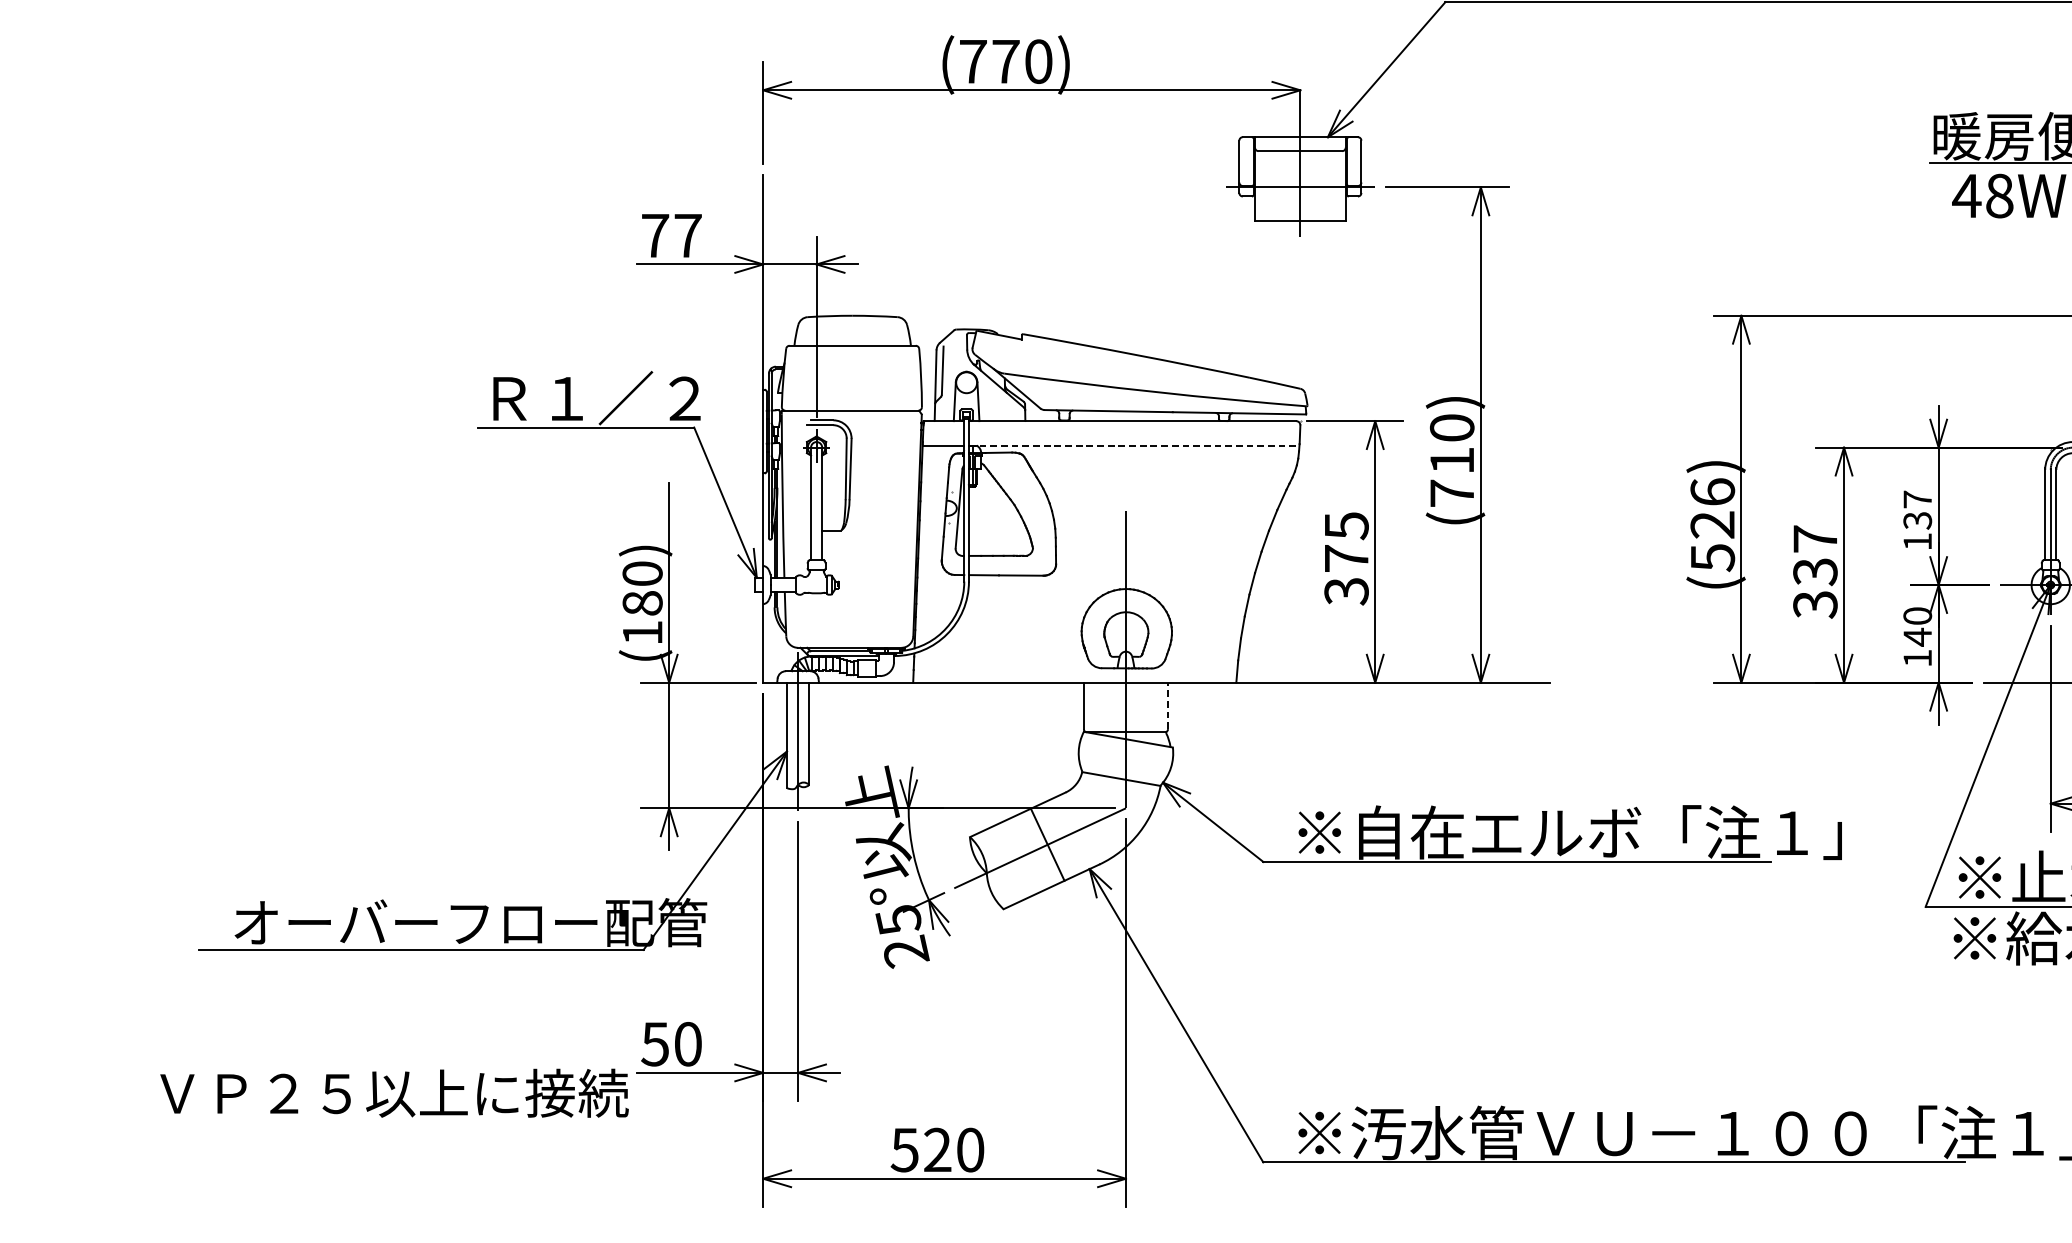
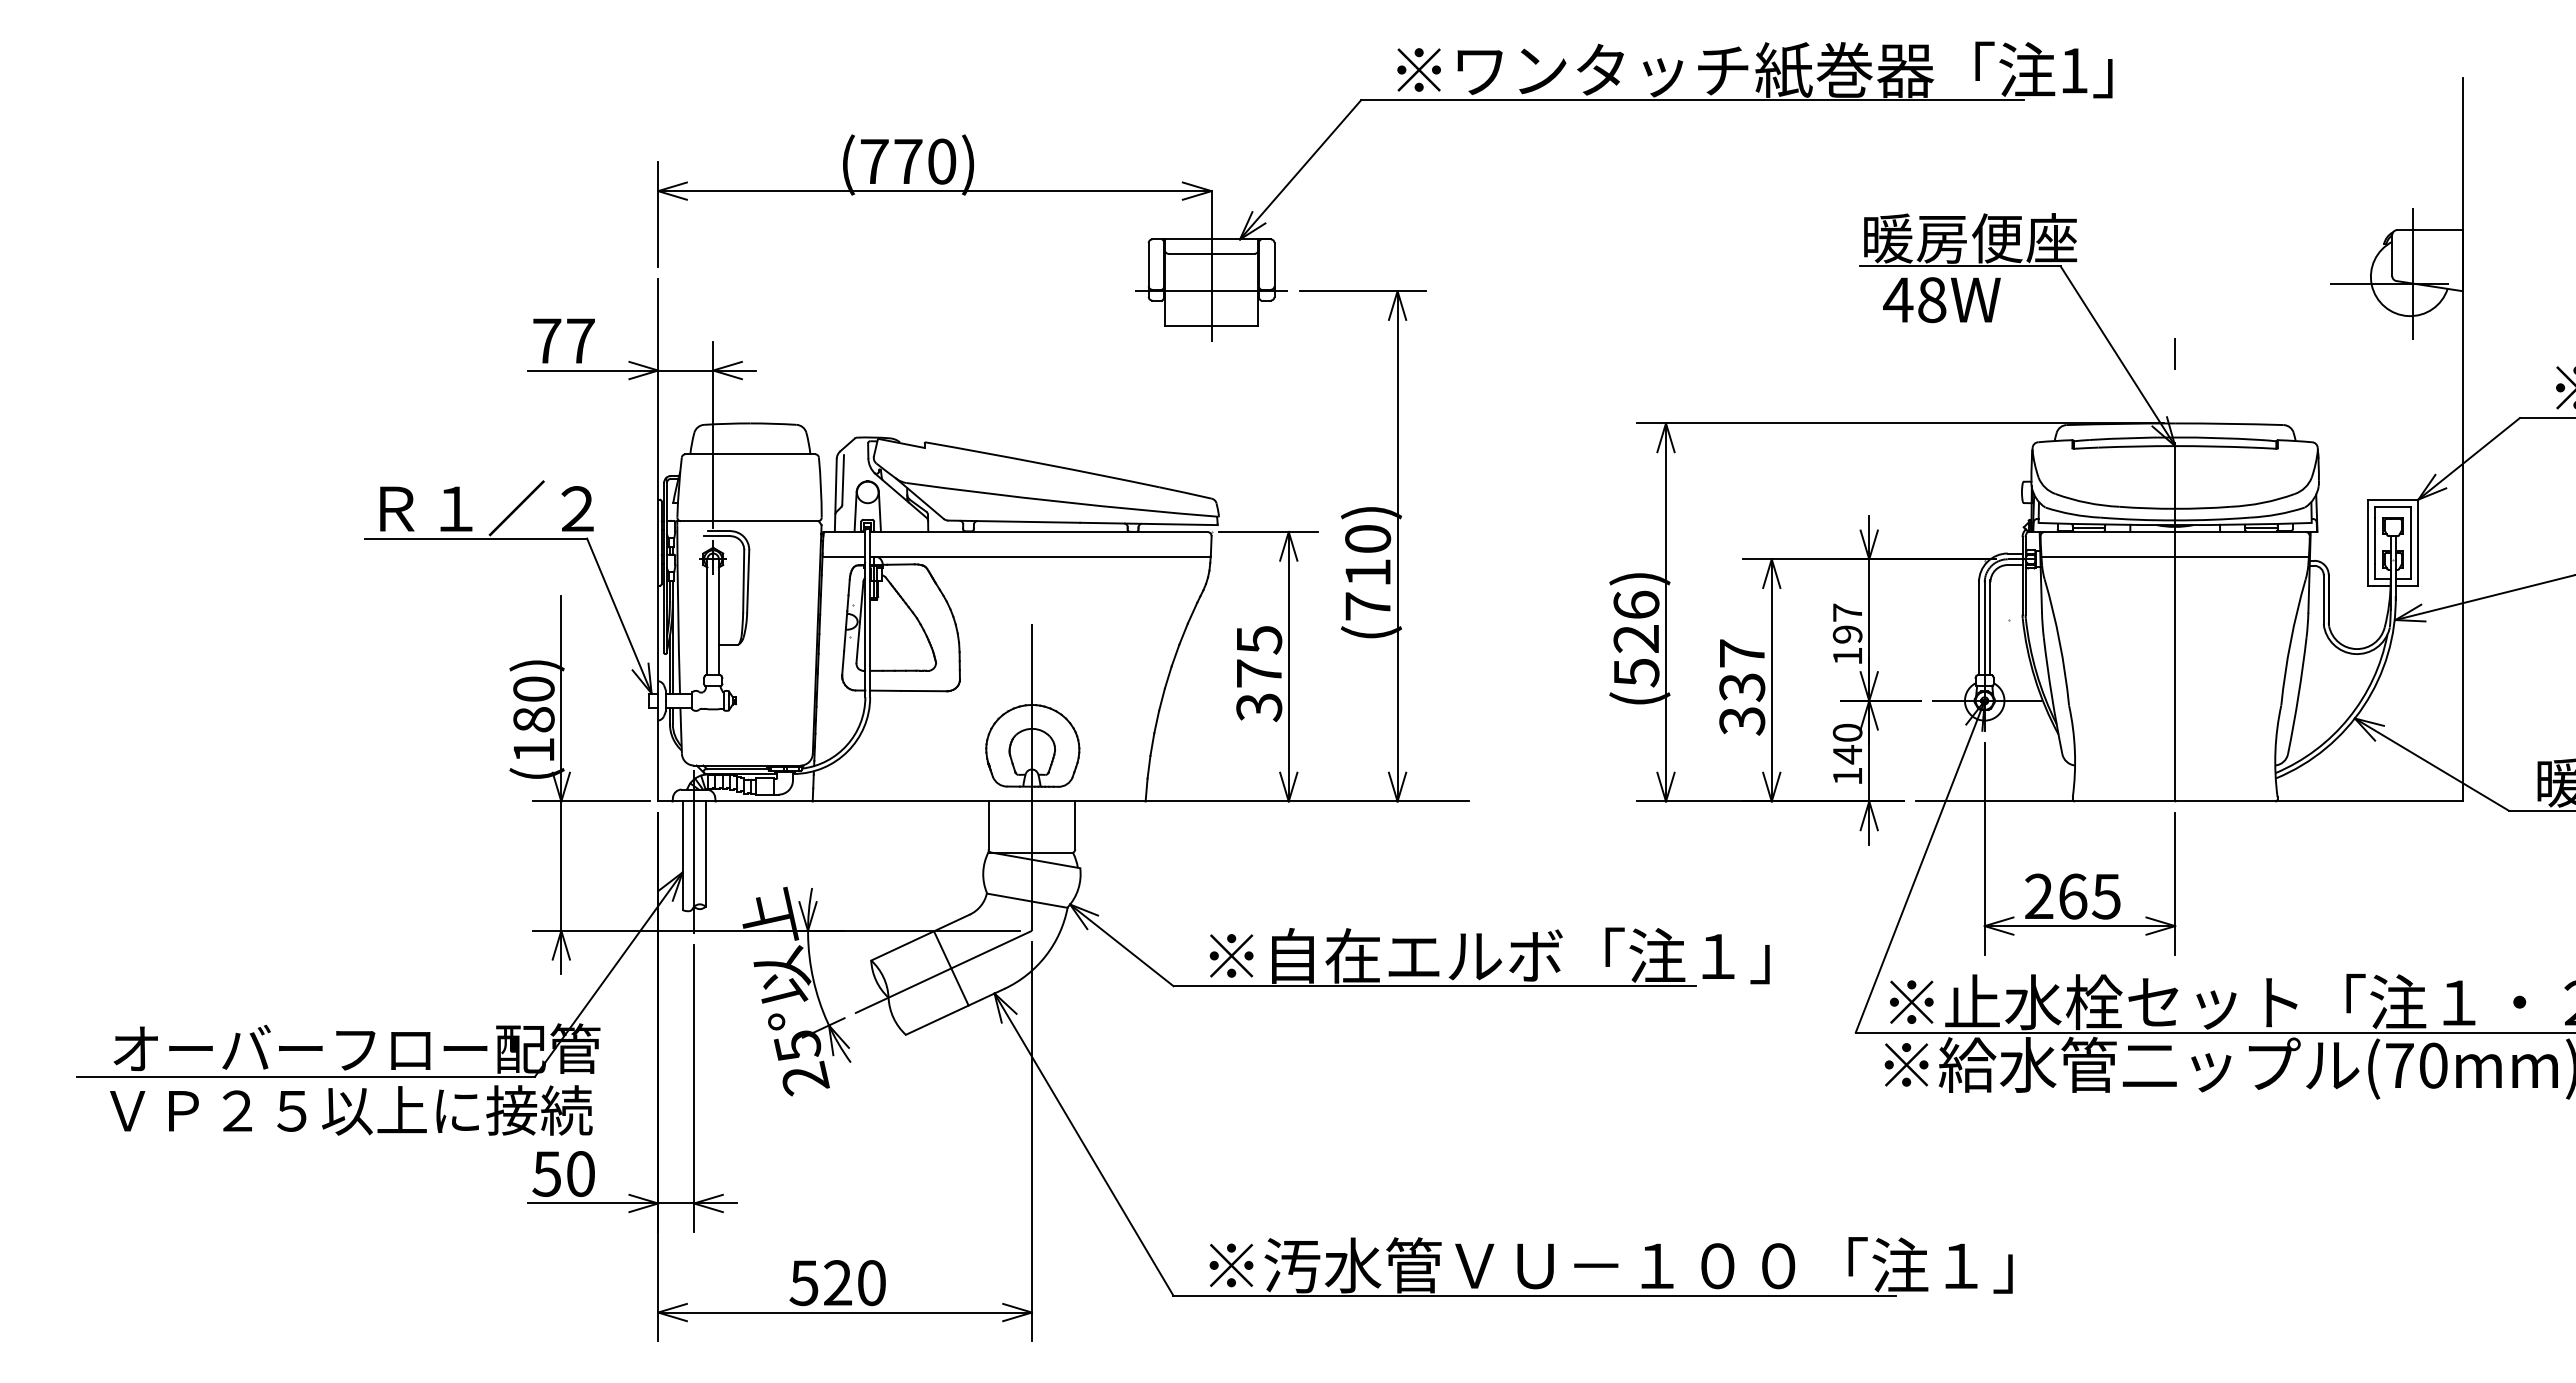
line: (1134, 445) -> (1040, 557), dashed -> solid
text: (1917, 520) -> (1847, 634), 137 -> 197
line: (1168, 706) -> (1075, 825), dashed -> solid
text: (394, 1093) -> (351, 1110), moved

